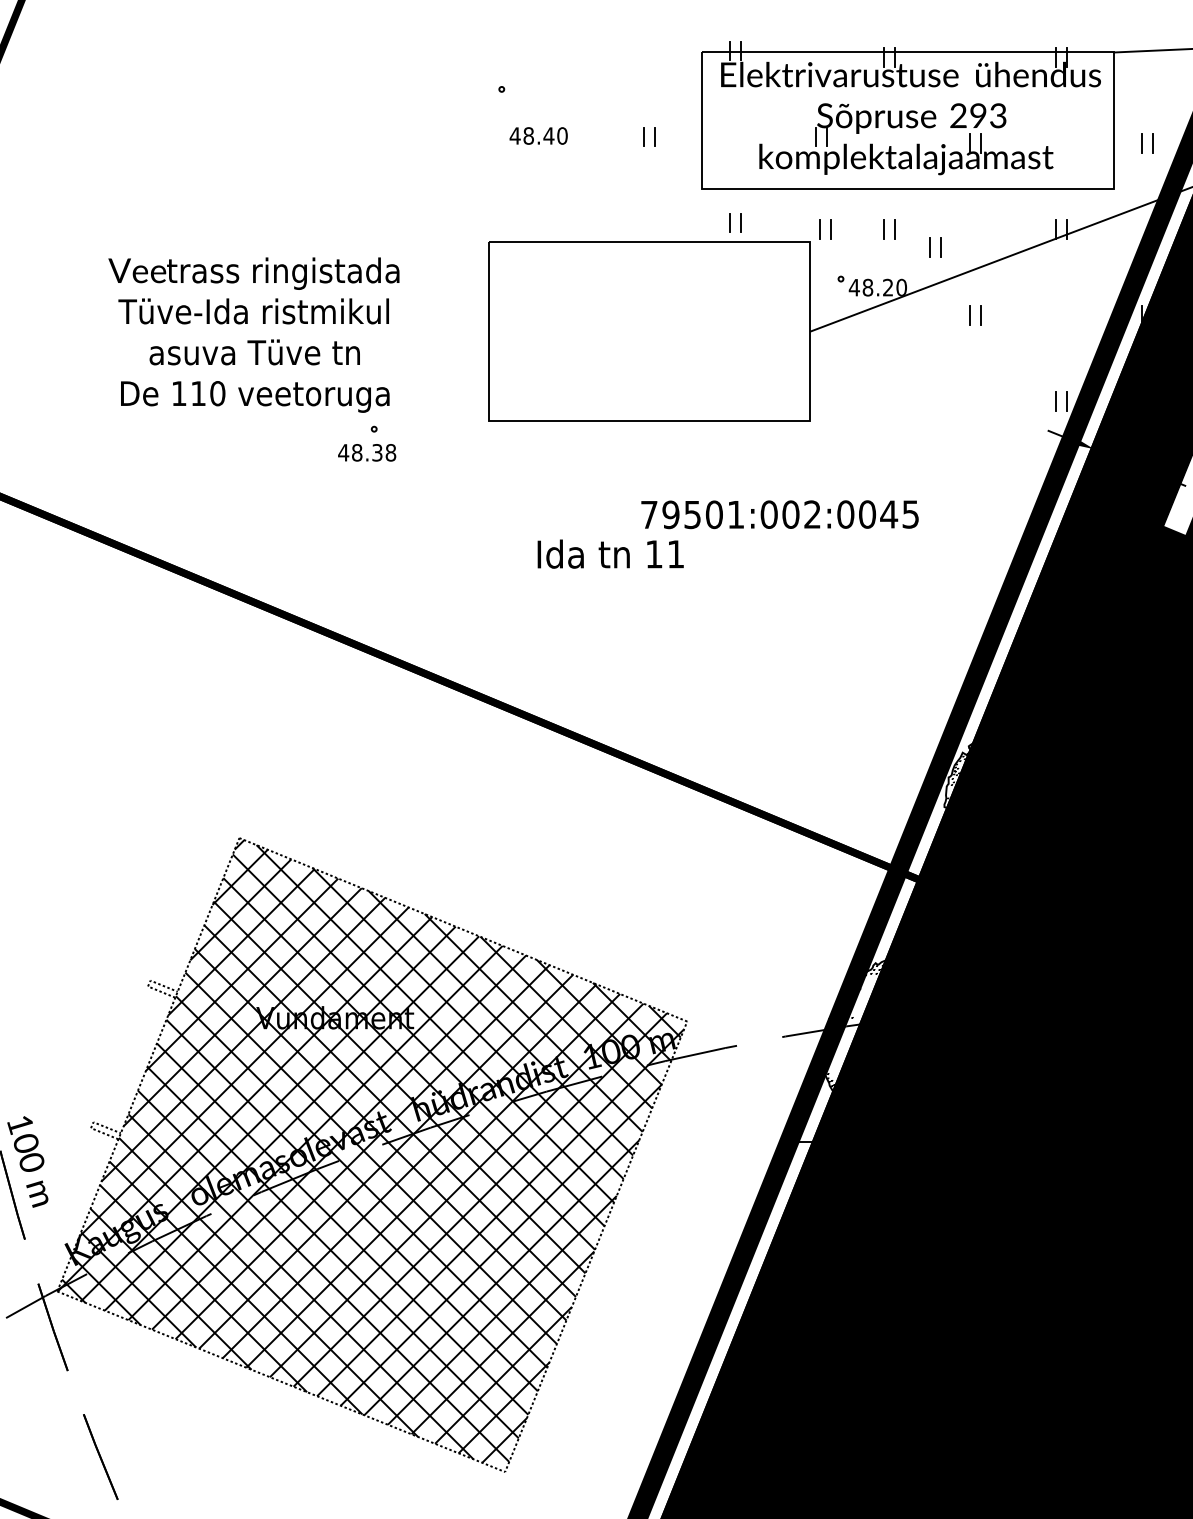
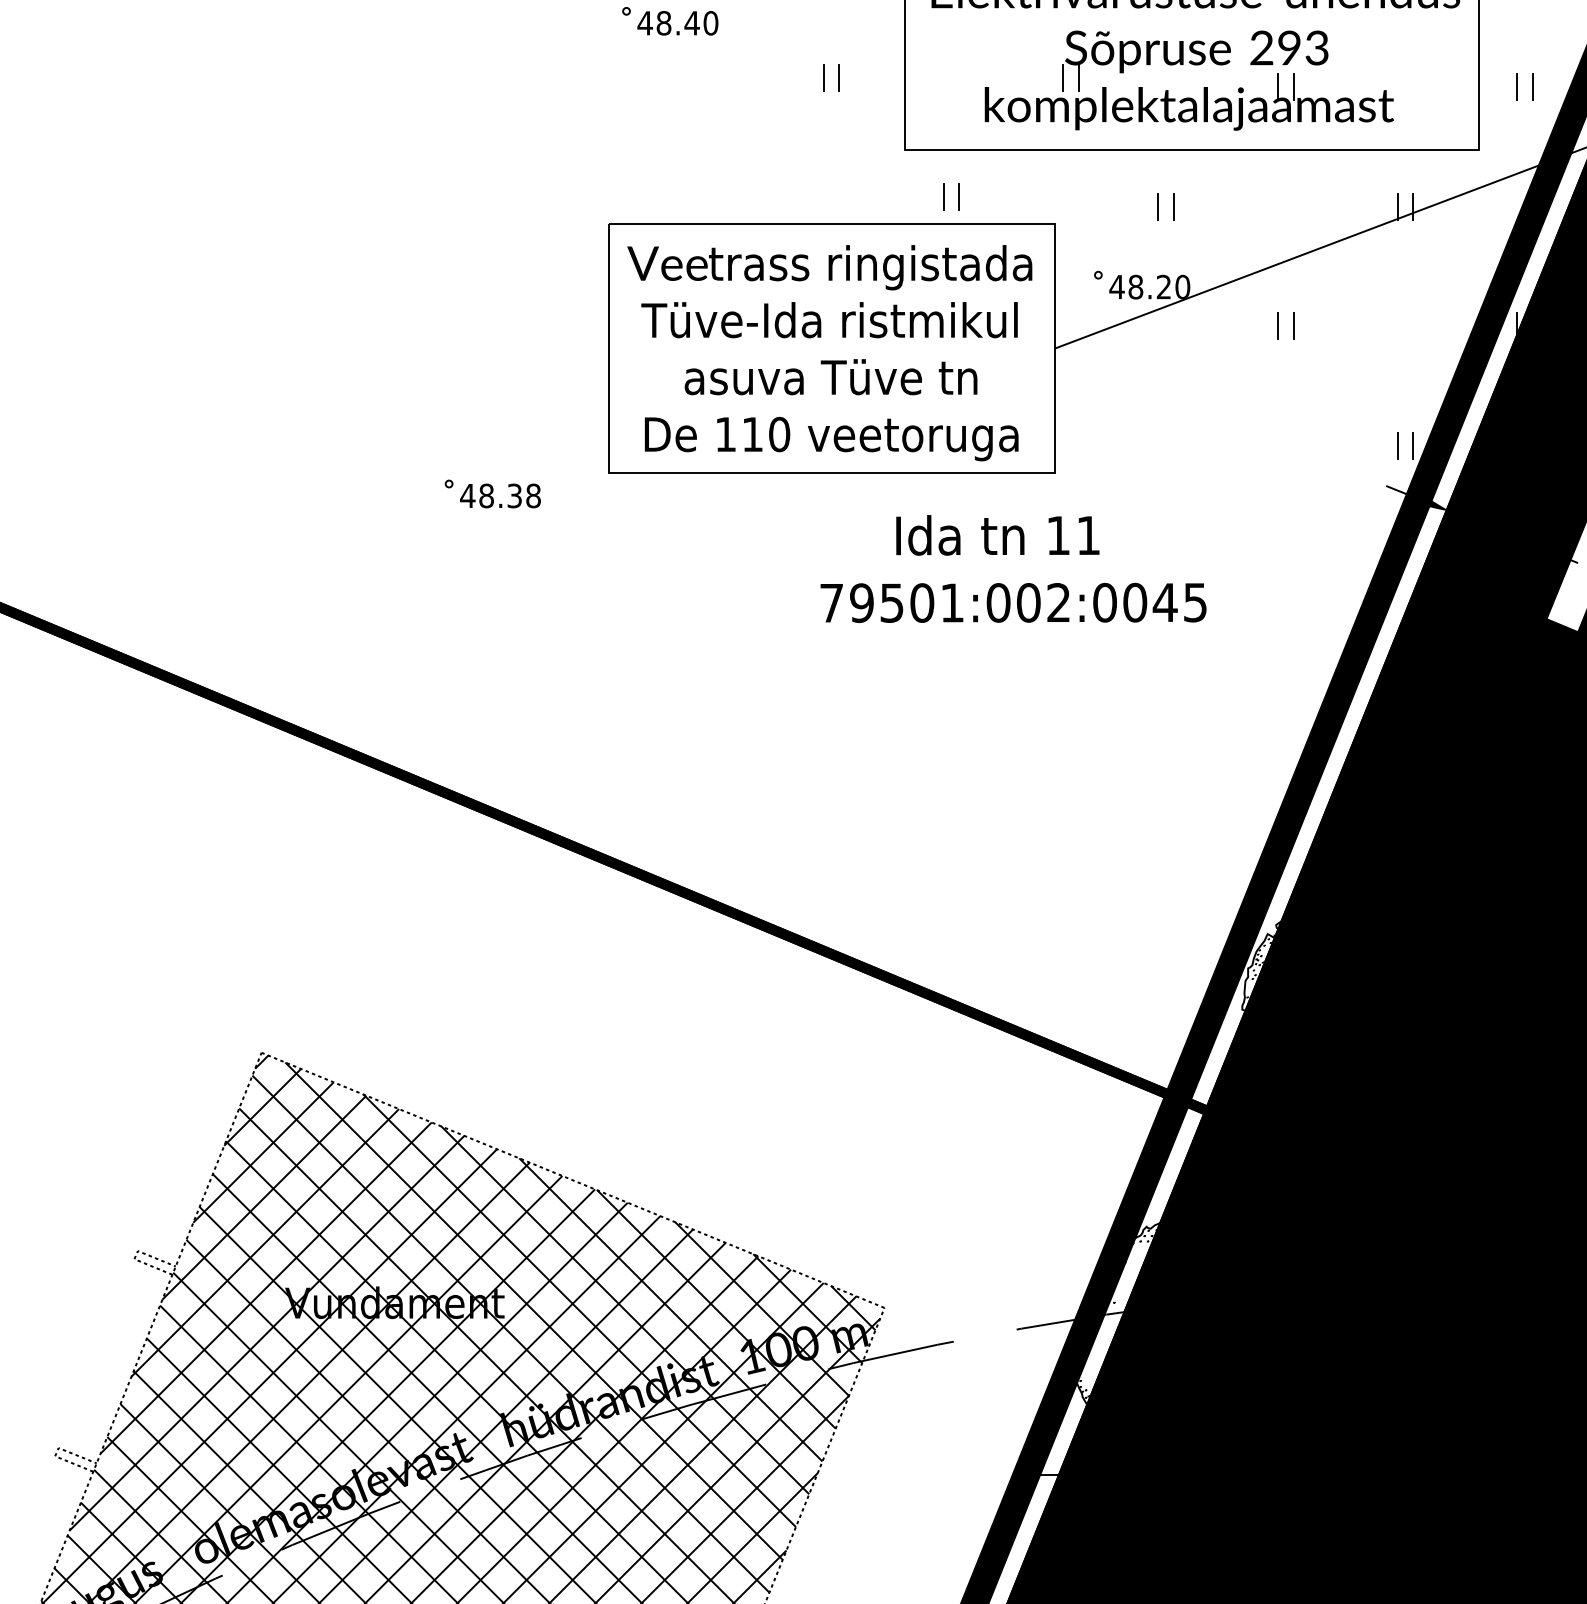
text: (538, 135) -> (677, 22), moved
part: (825, 229) -> (1076, 206), removed
part: (935, 247) -> (1229, 231), removed
text: (253, 334) -> (829, 352), moved
text: (367, 452) -> (500, 495), moved
text: (610, 553) -> (997, 534), moved

